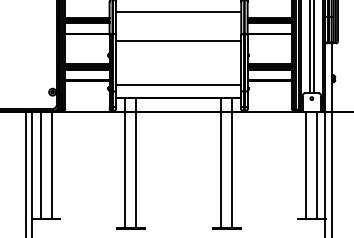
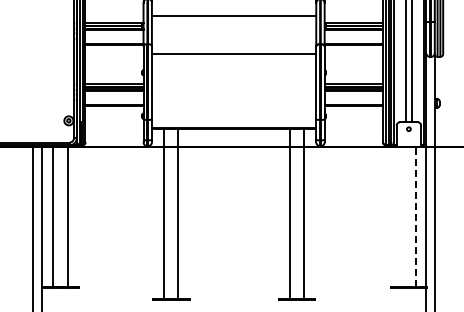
line: (178, 84) -> (233, 110), removed
line: (306, 165) -> (401, 216), removed
line: (317, 165) -> (416, 216), solid -> dashed

